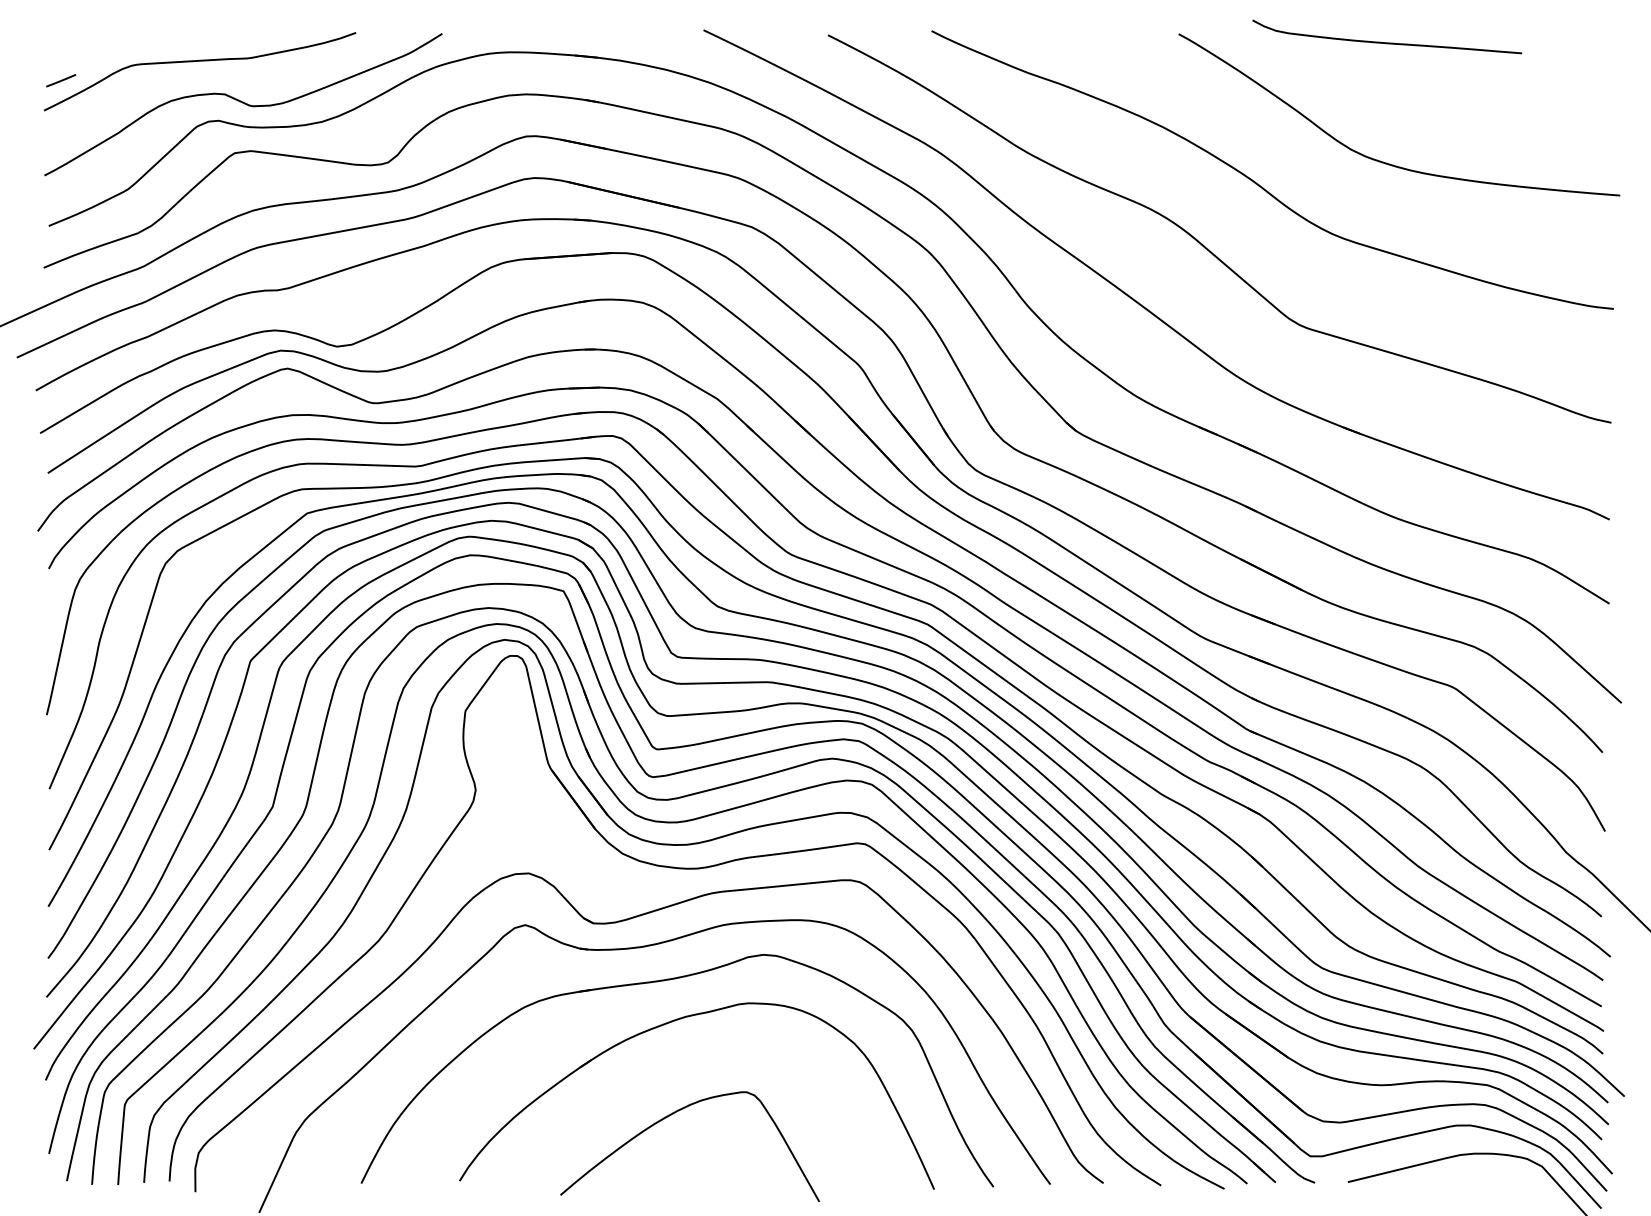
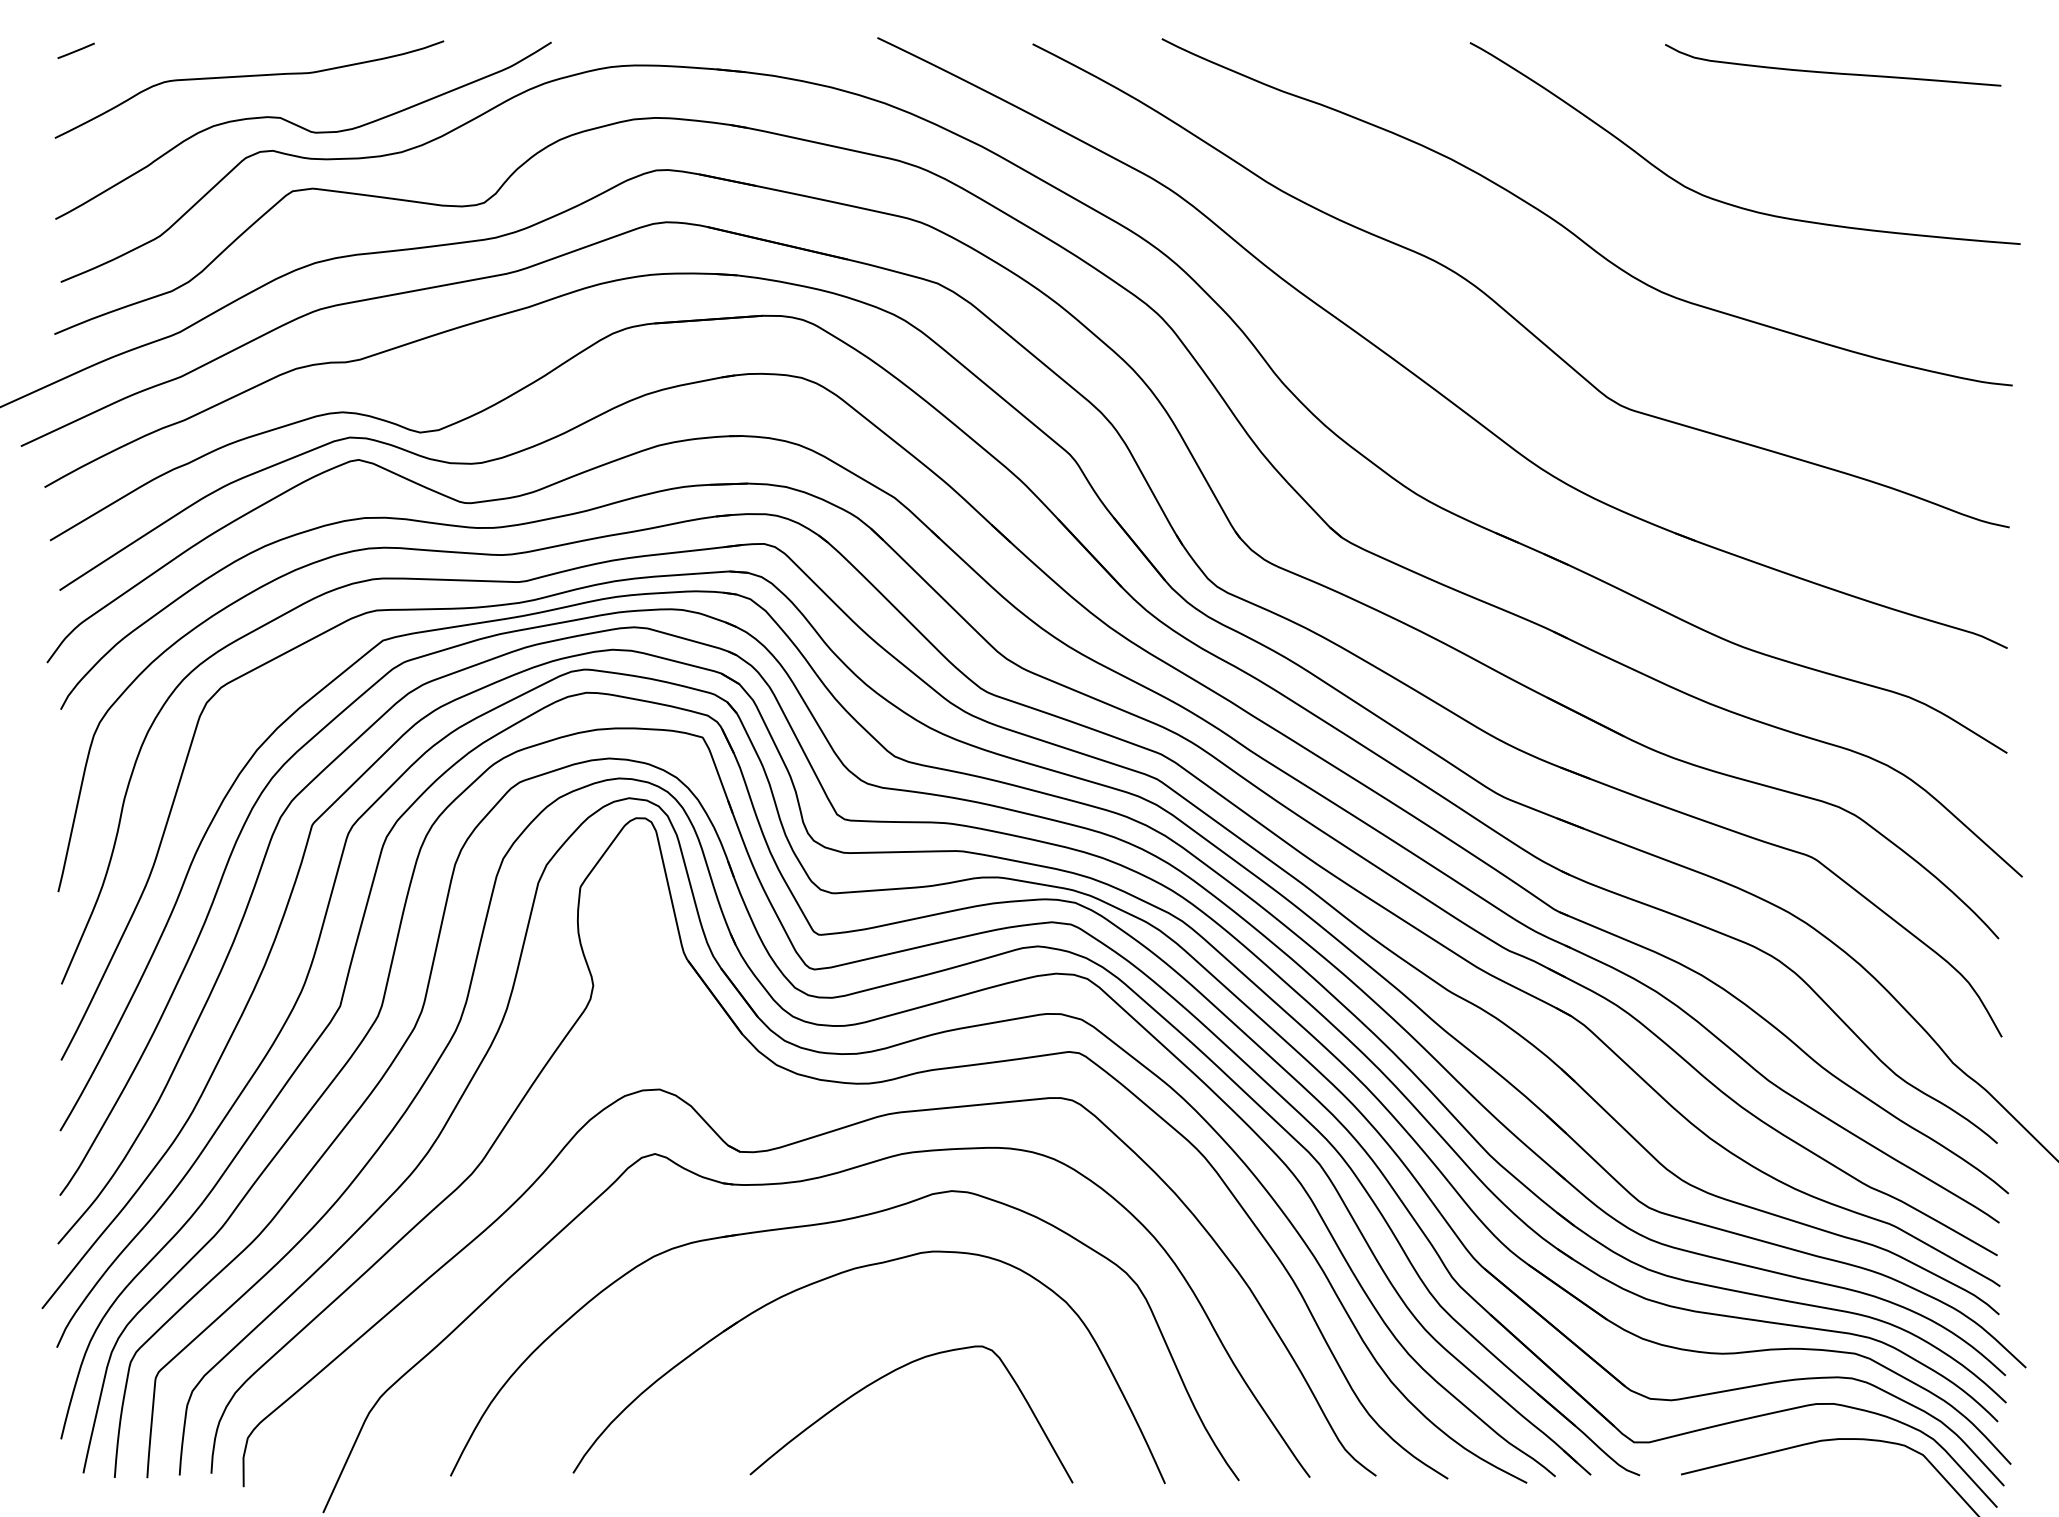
curve: (1387, 42) -> (1833, 72), moved
line: (60, 80) -> (75, 50), moved
curve: (673, 1113) -> (891, 1373), moved

